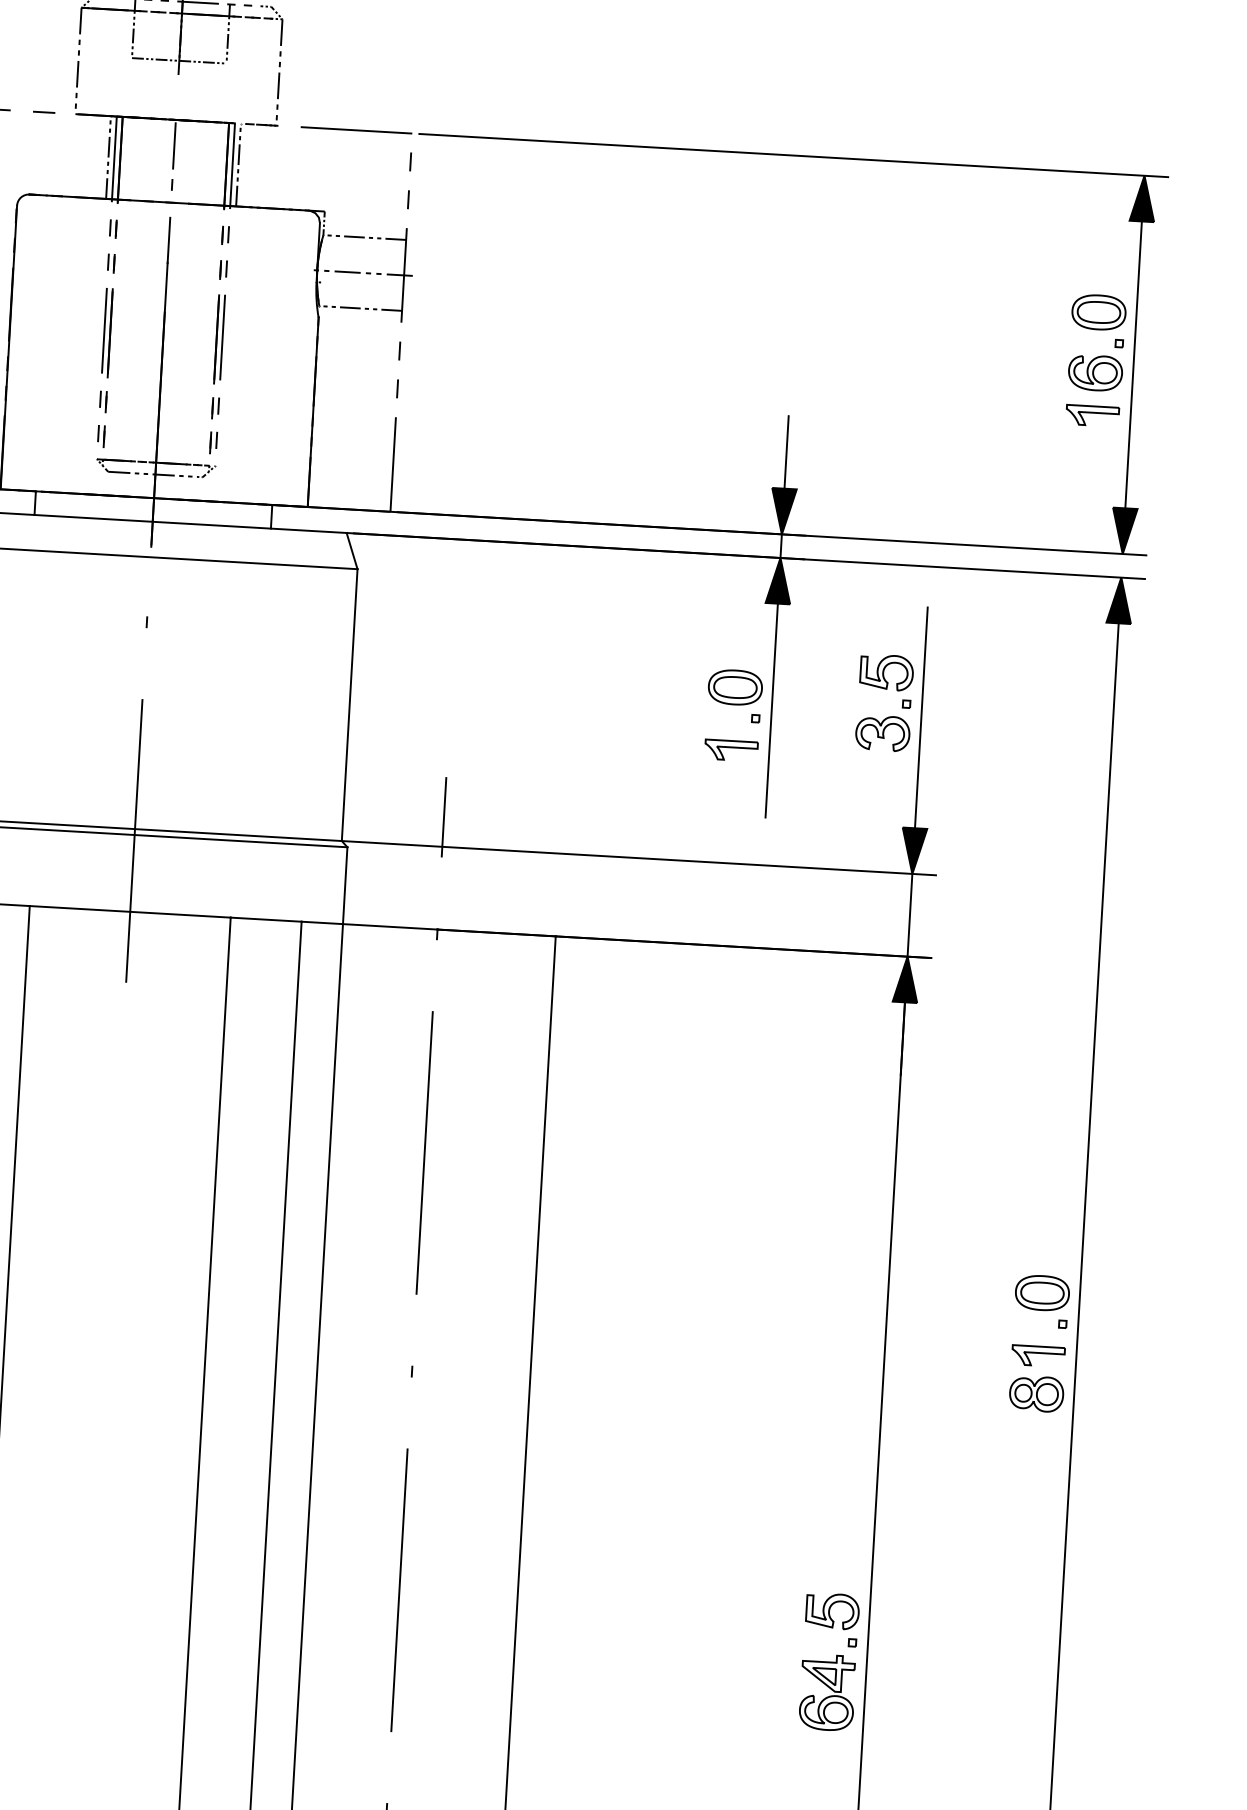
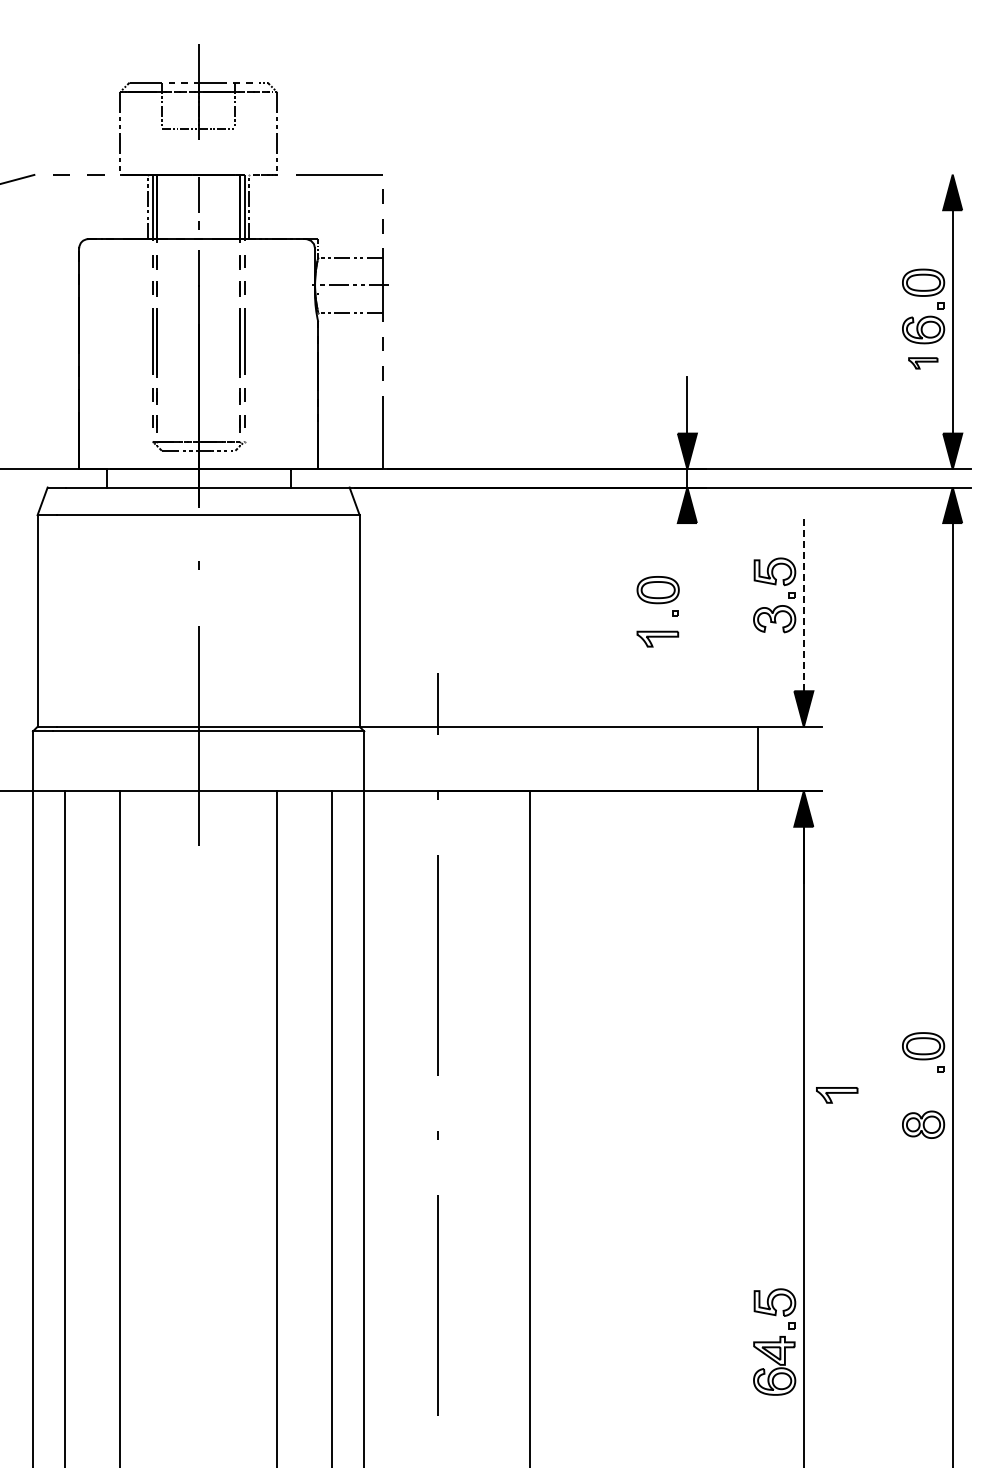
line: (793, 155) -> (679, 174), removed
part: (1092, 416) -> (923, 363), size x0.7
line: (771, 710) -> (687, 606), removed
line: (920, 718) -> (803, 605), solid -> dashed
line: (909, 914) -> (757, 758), moved
part: (1038, 1356) -> (837, 1095), moved

